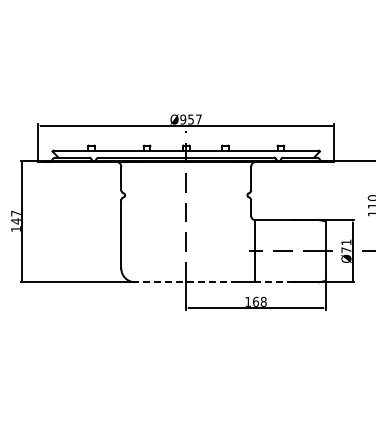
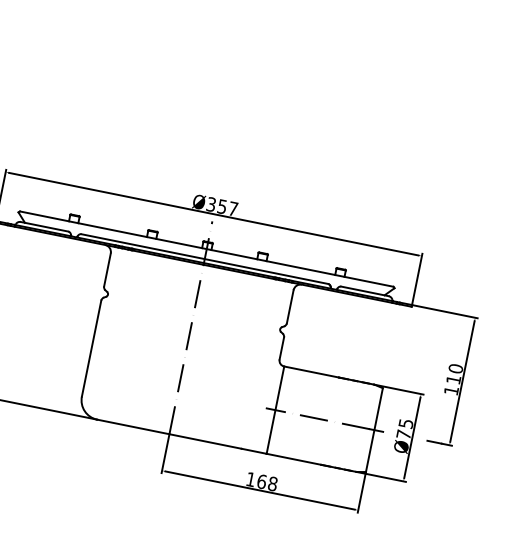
text: (183, 119) -> (211, 204), Ø957 -> Ø357
text: (346, 242) -> (406, 423), Ø71 -> Ø75
line: (185, 282) -> (168, 434), dashed -> solid
line: (274, 282) -> (293, 459), dashed -> solid

